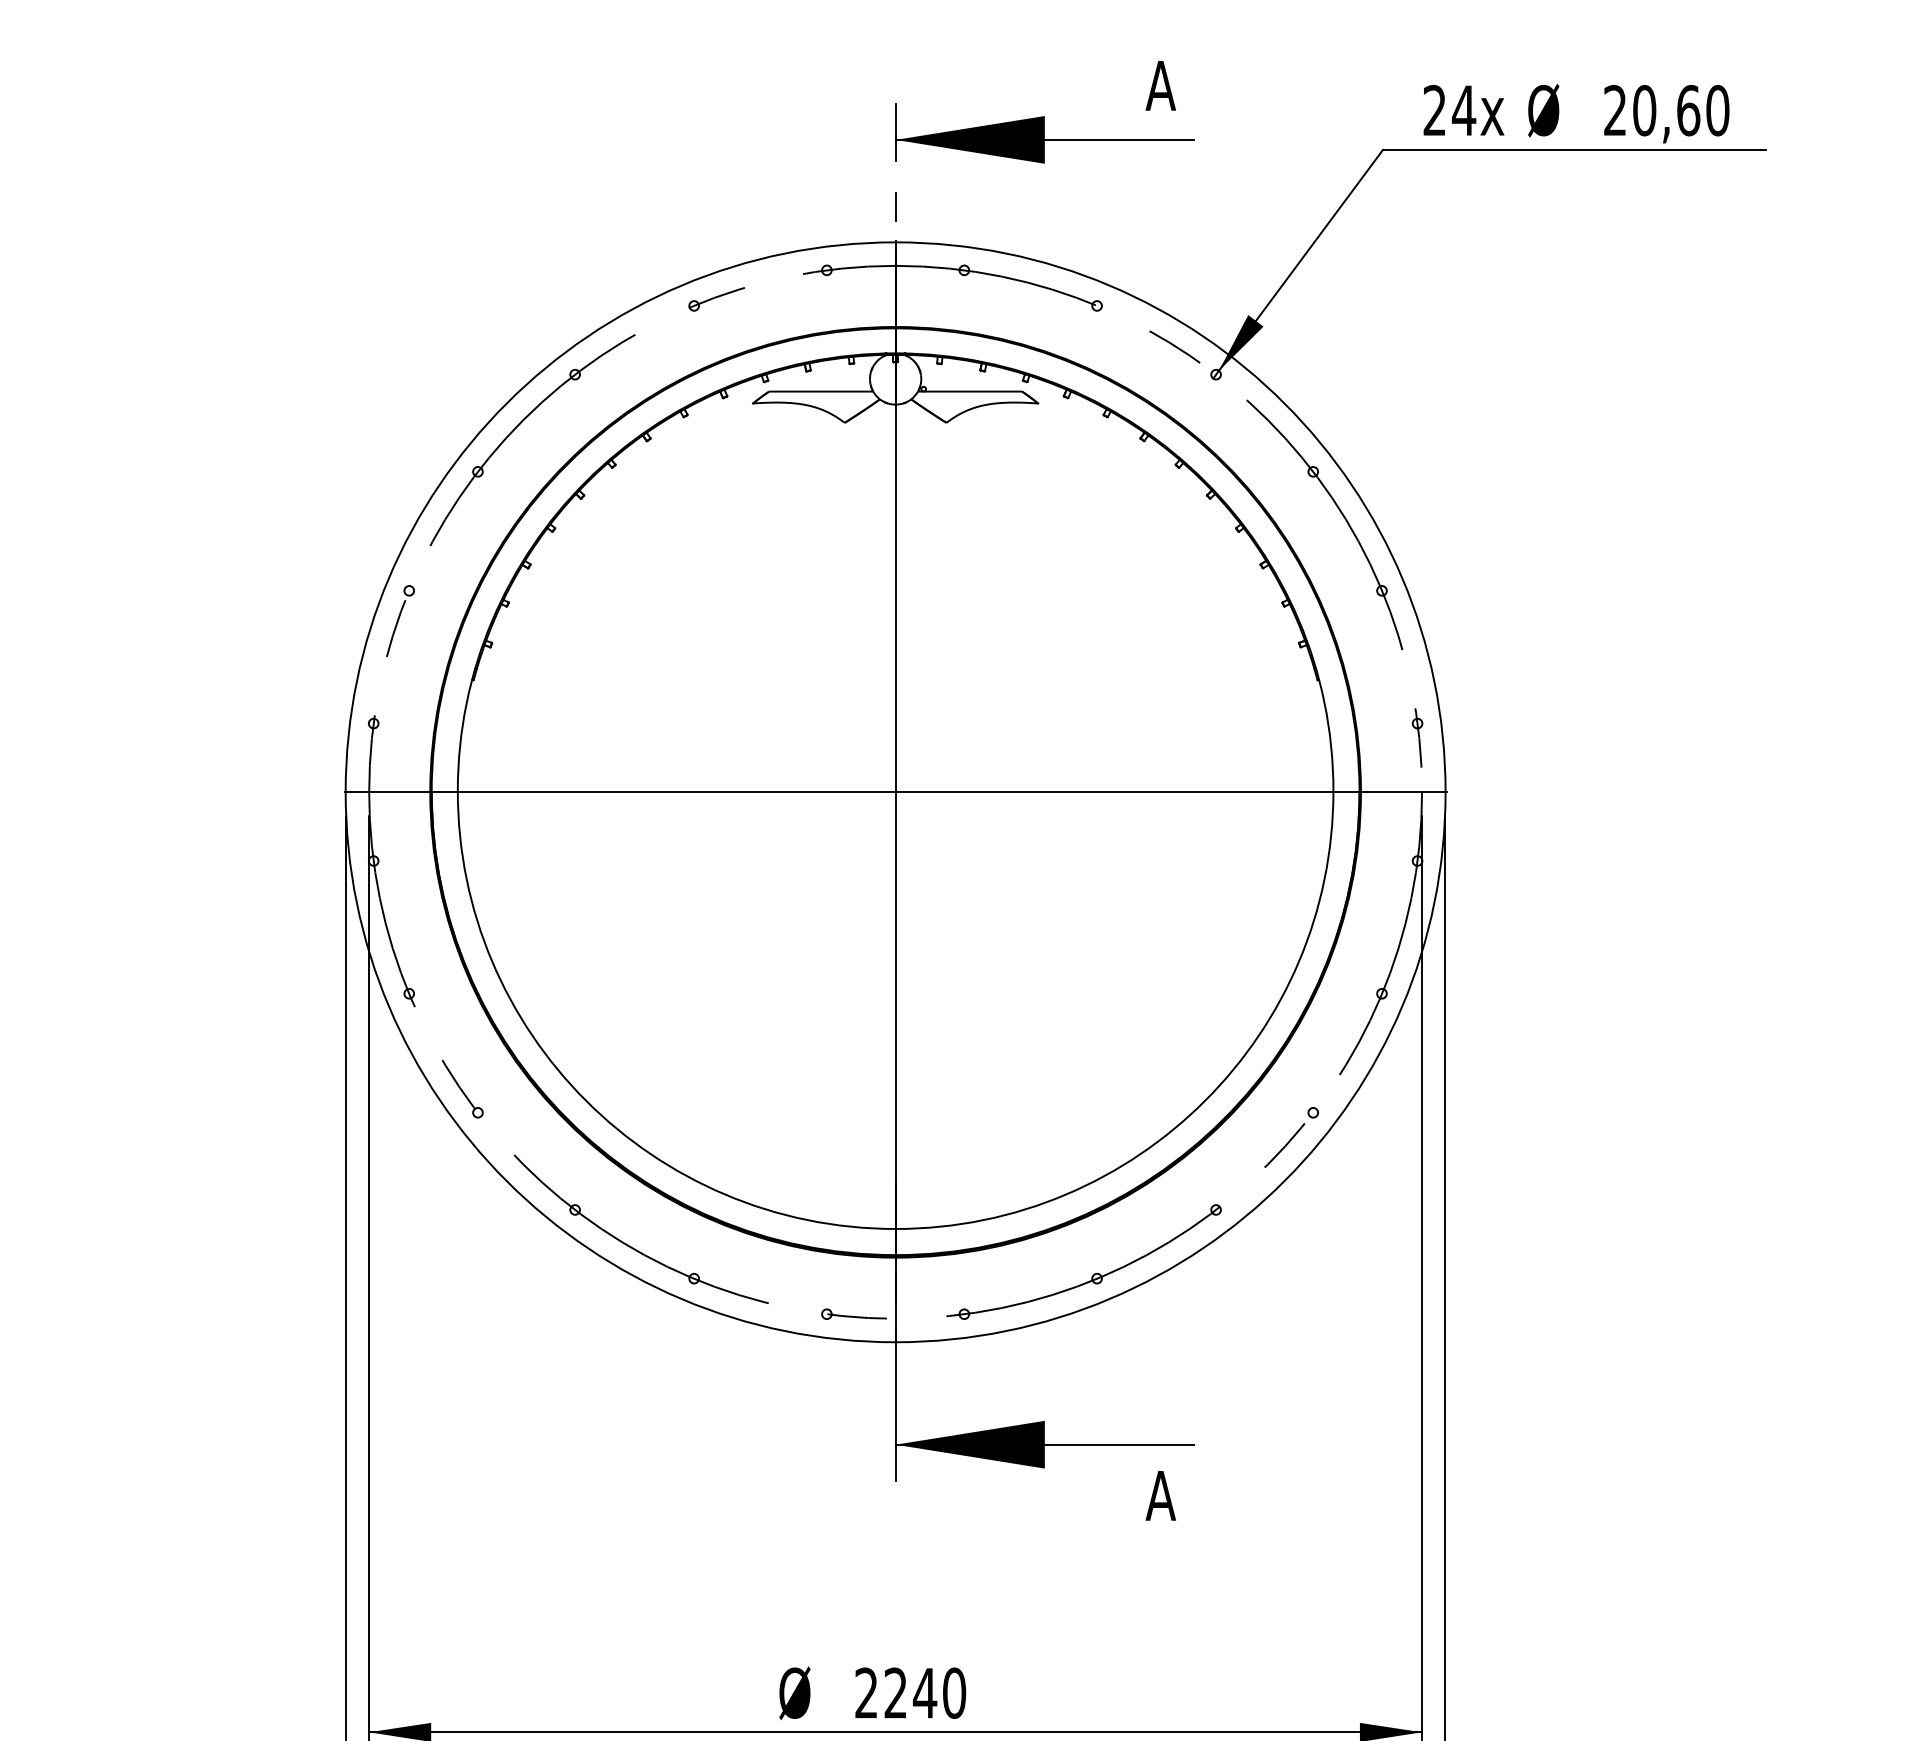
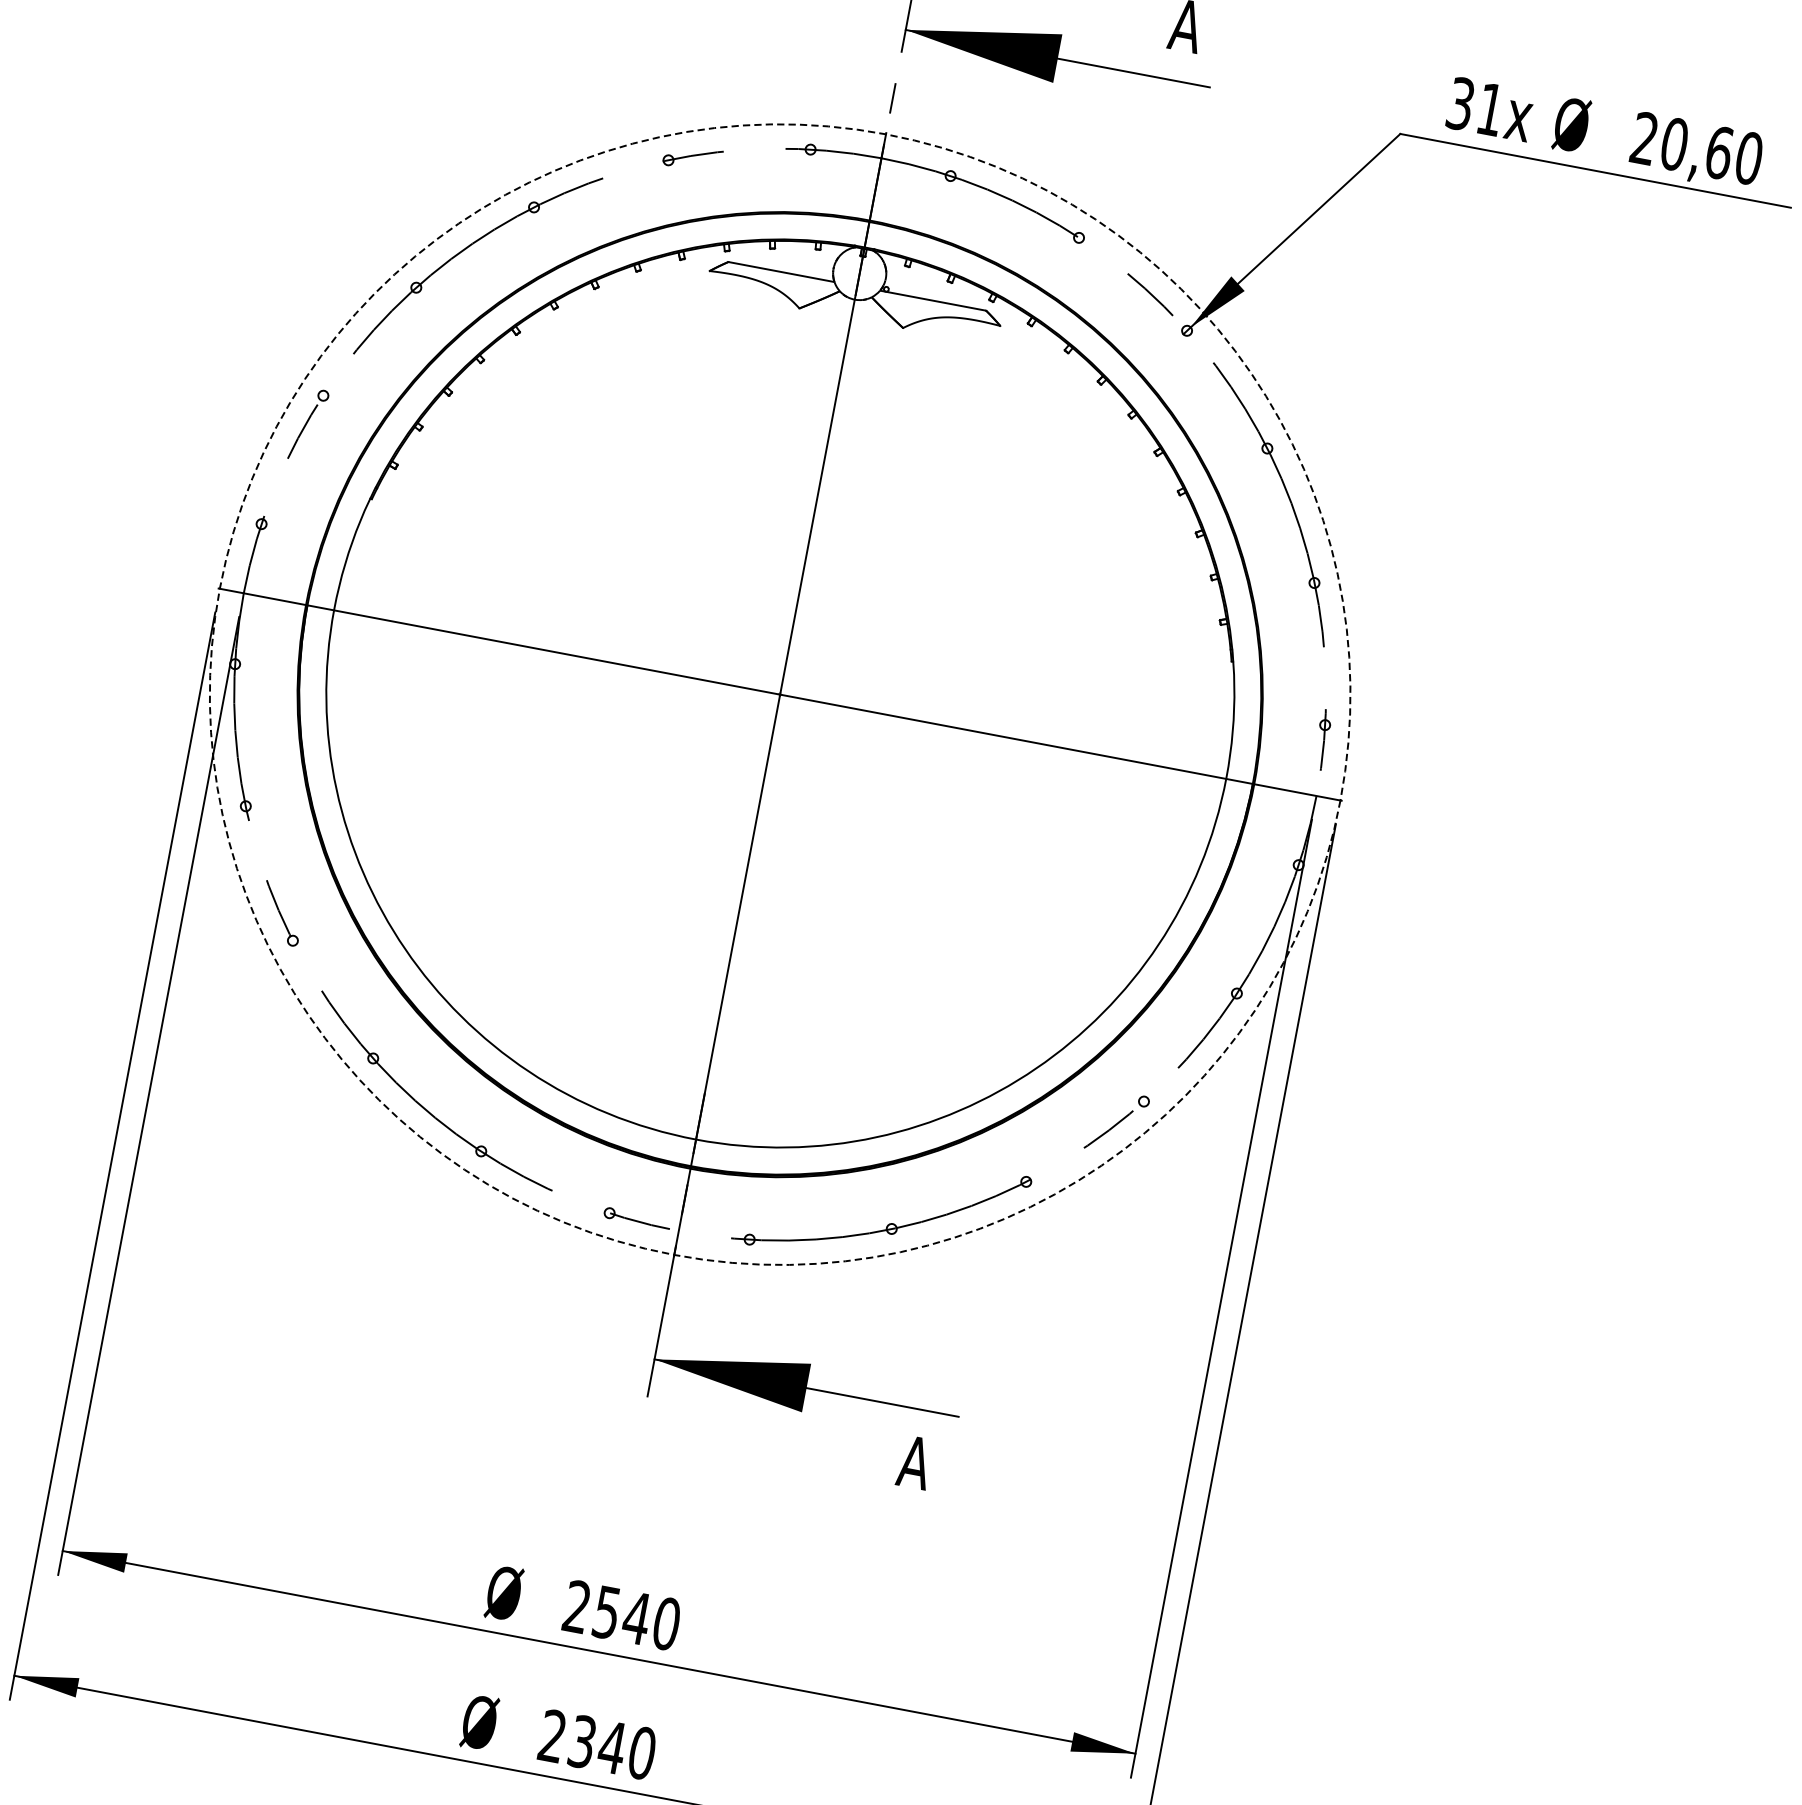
text: (1449, 110) -> (1475, 106), 24x -> 31x
circle: (895, 792) -> (779, 694), solid -> dashed
text: (895, 1692) -> (606, 1611), 2240 -> 2540

